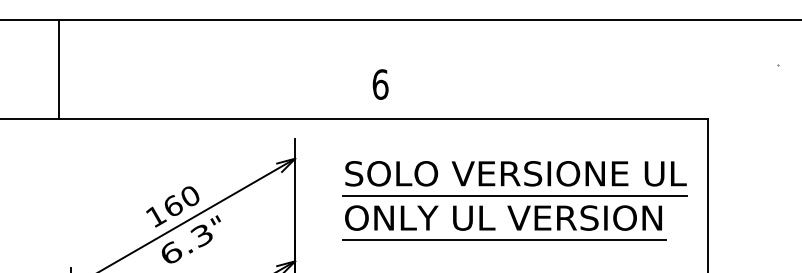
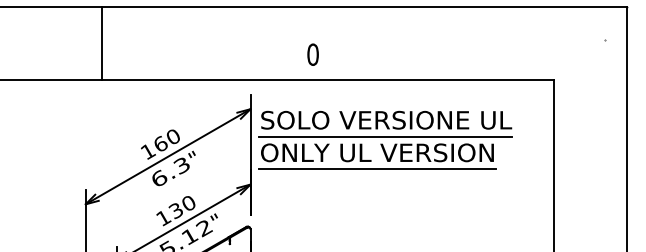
line: (58, 69) -> (101, 43), moved
text: (379, 84) -> (312, 54), 6 -> 0
part: (514, 199) -> (385, 139), moved

